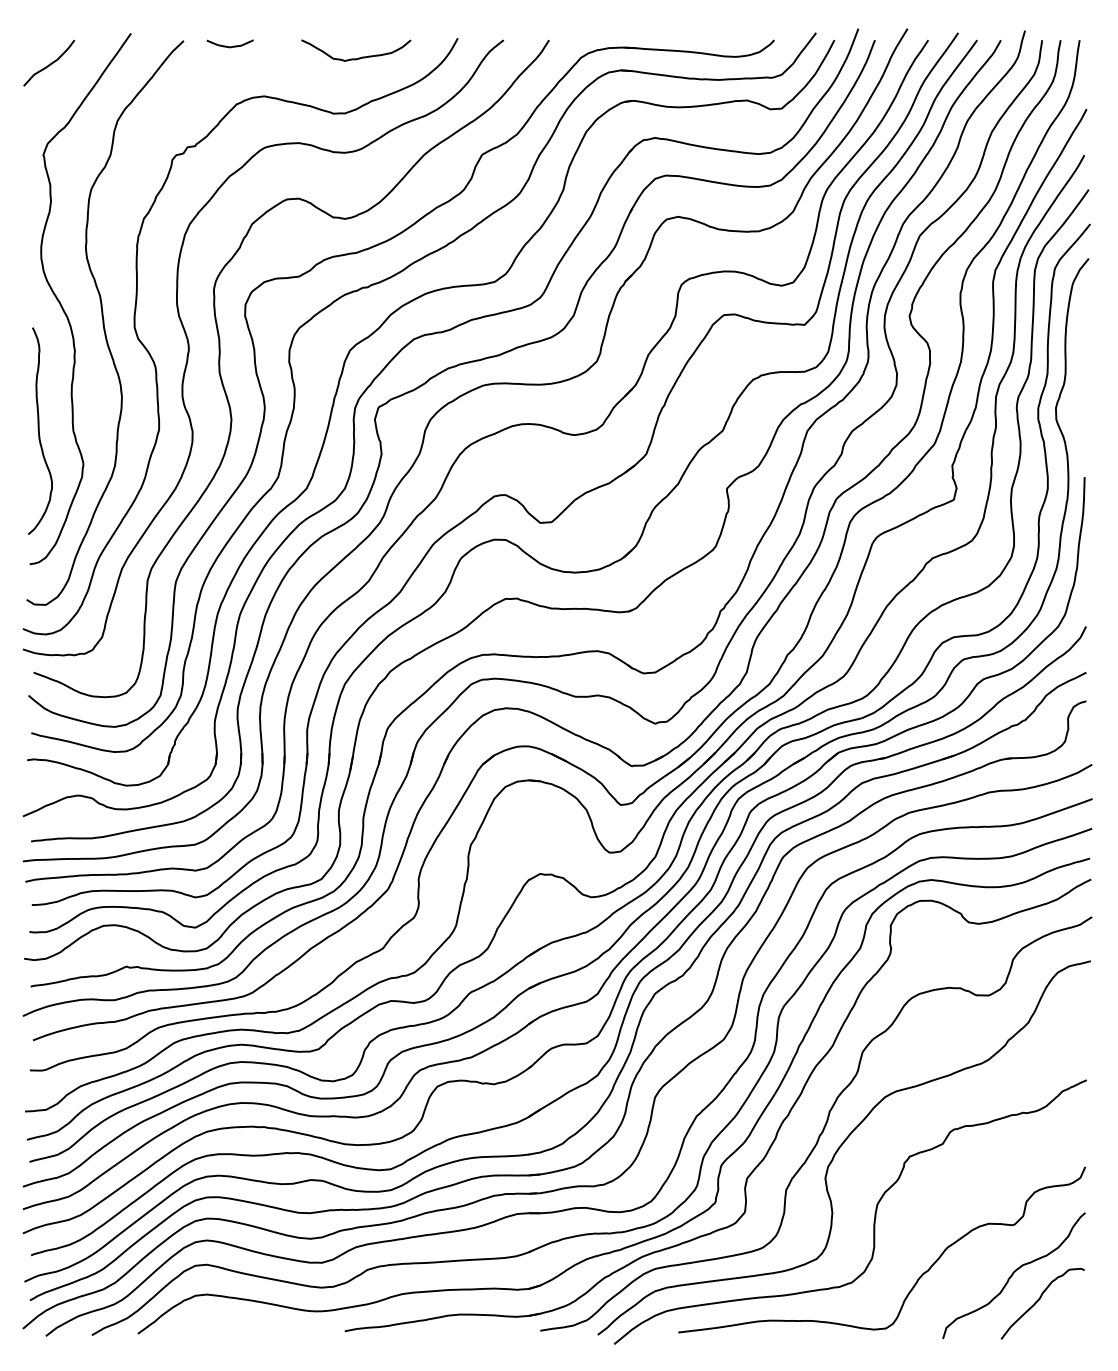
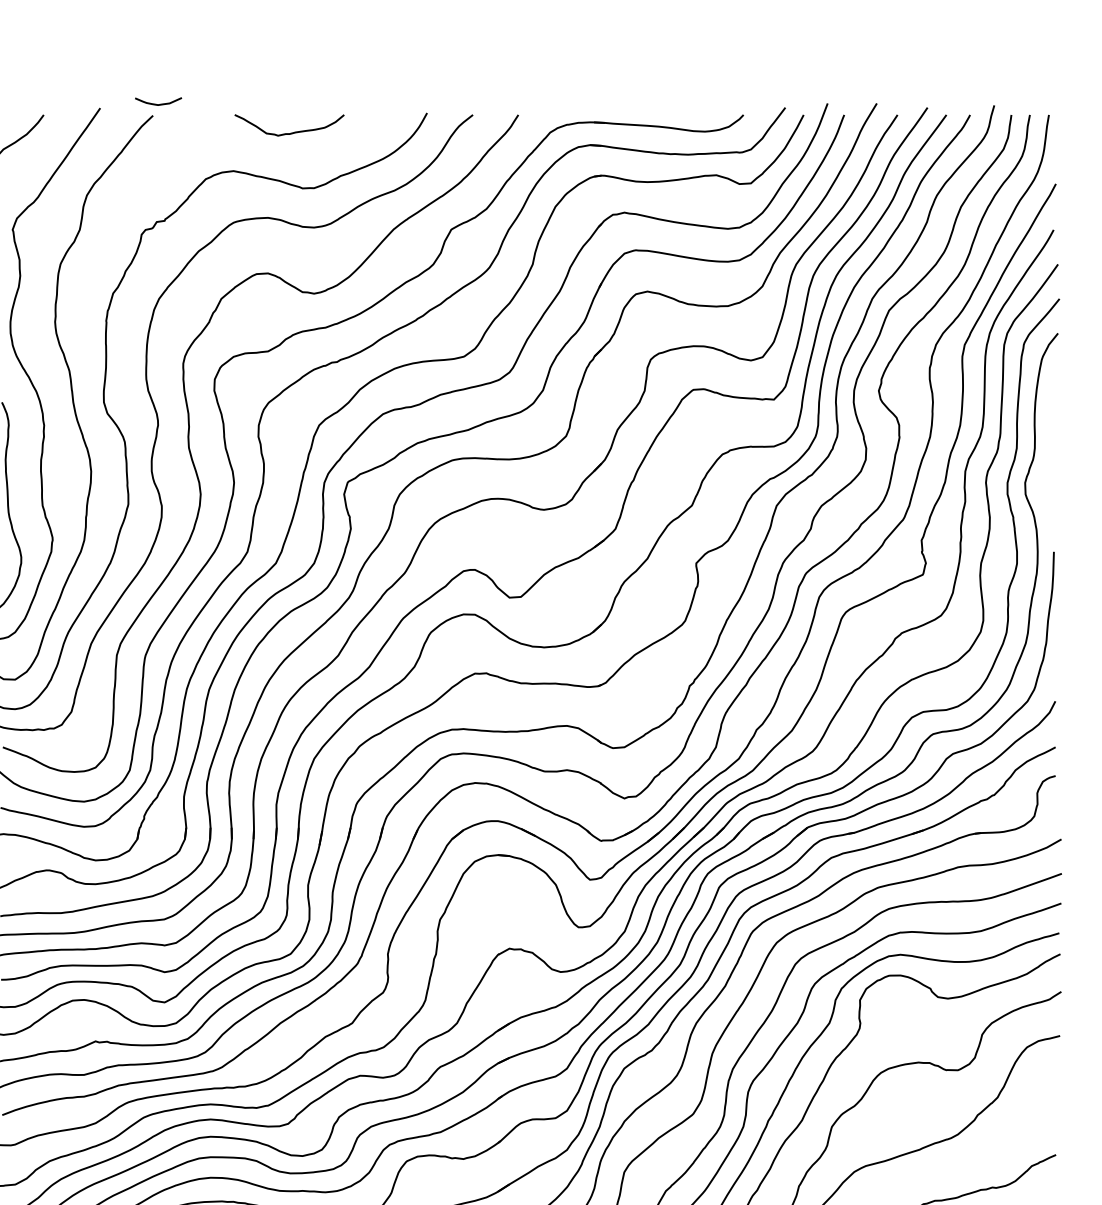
curve: (229, 46) -> (157, 104), moved
curve: (358, 57) -> (291, 132), moved

